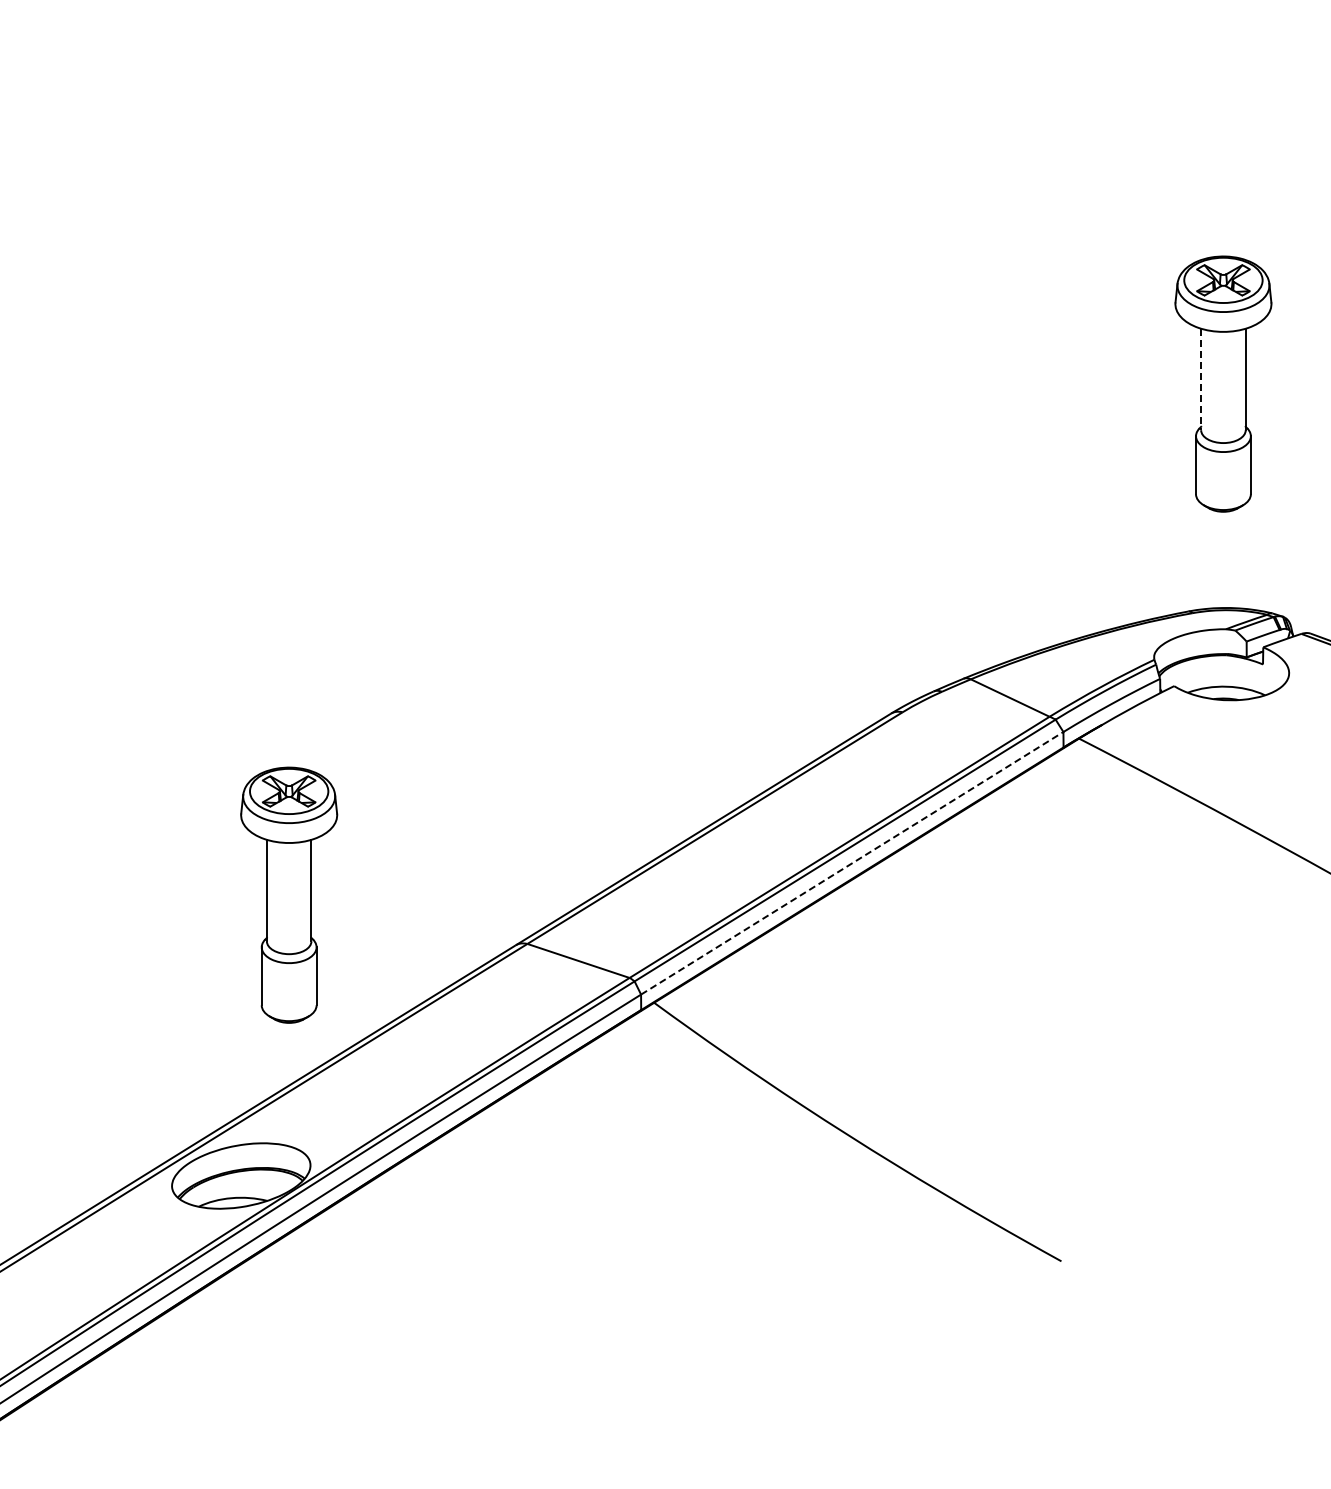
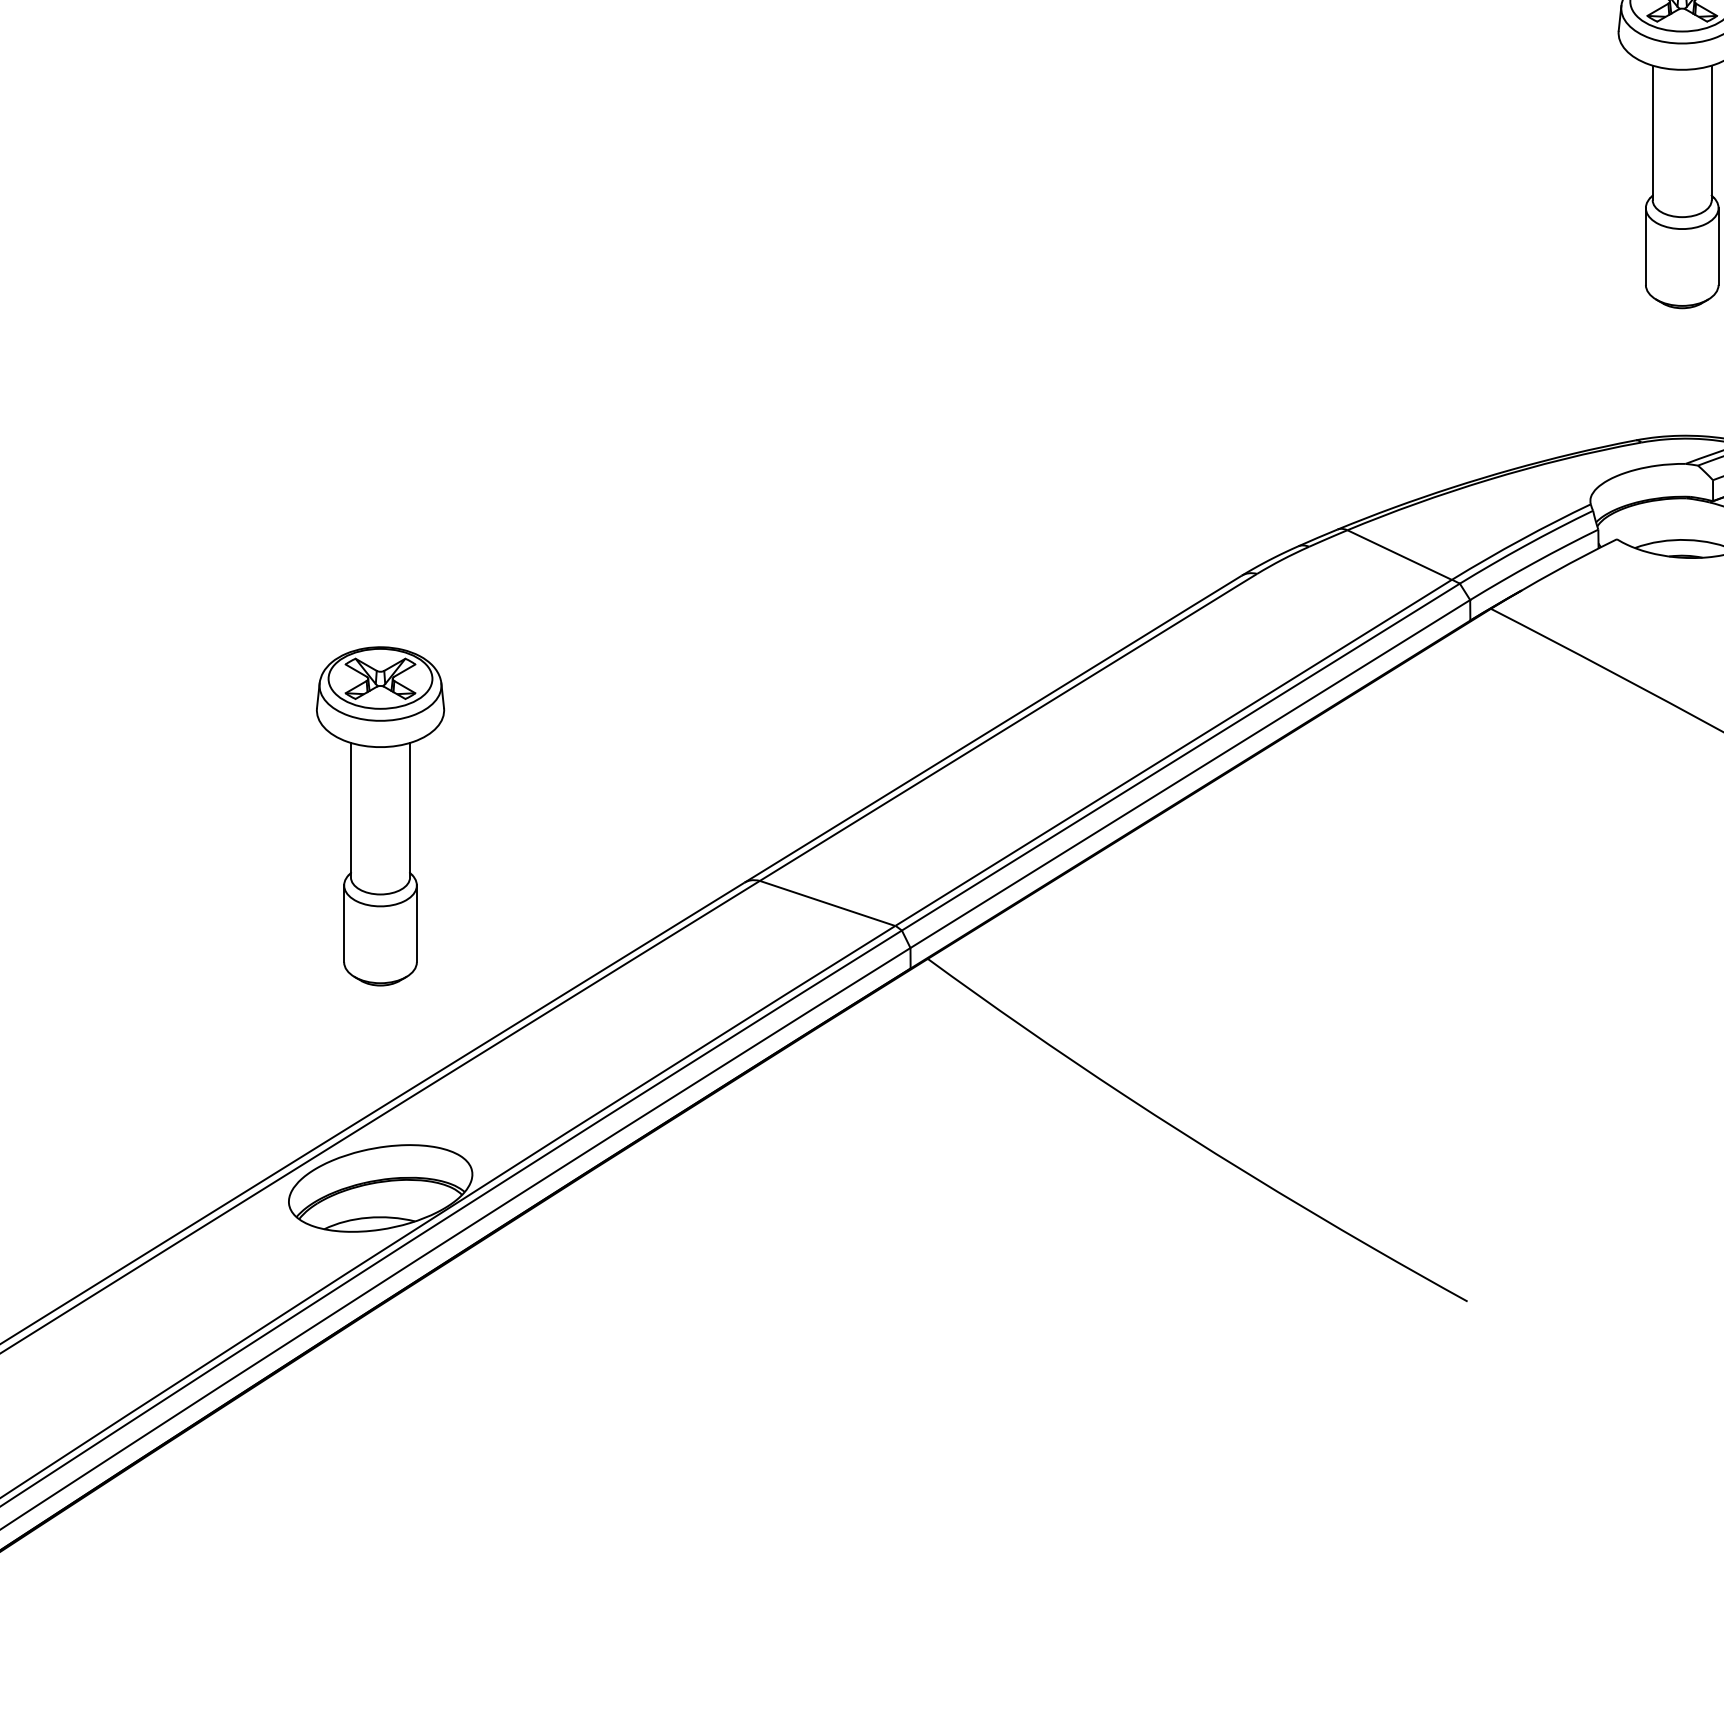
line: (1201, 379) -> (1653, 132), dashed -> solid
line: (852, 863) -> (1190, 774), dashed -> solid
part: (289, 894) -> (380, 815), moved

